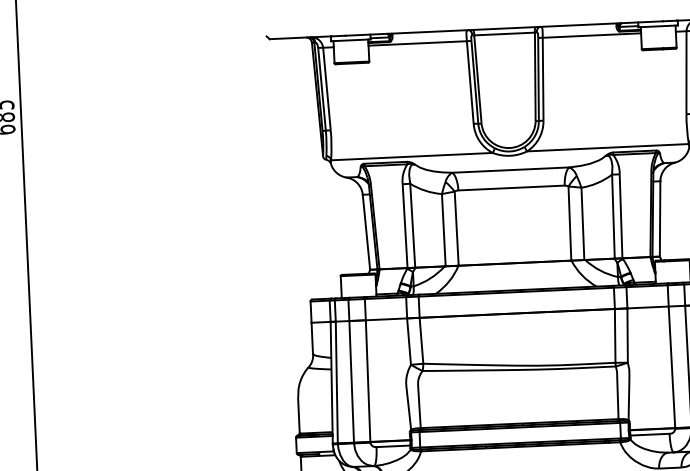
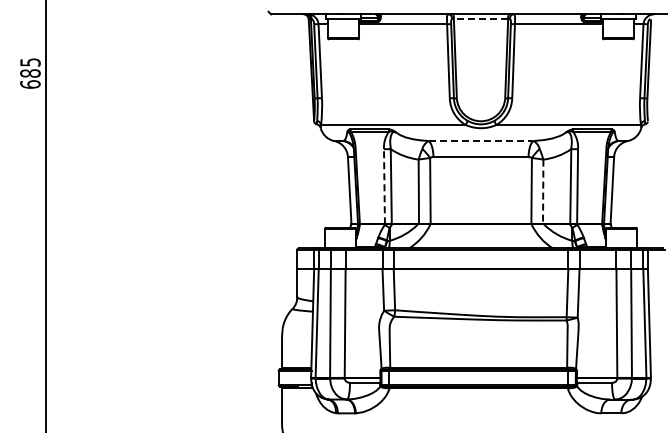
line: (504, 34) -> (480, 19), solid -> dashed
line: (511, 170) -> (481, 141), solid -> dashed
line: (583, 223) -> (543, 191), solid -> dashed
line: (405, 226) -> (384, 187), solid -> dashed

